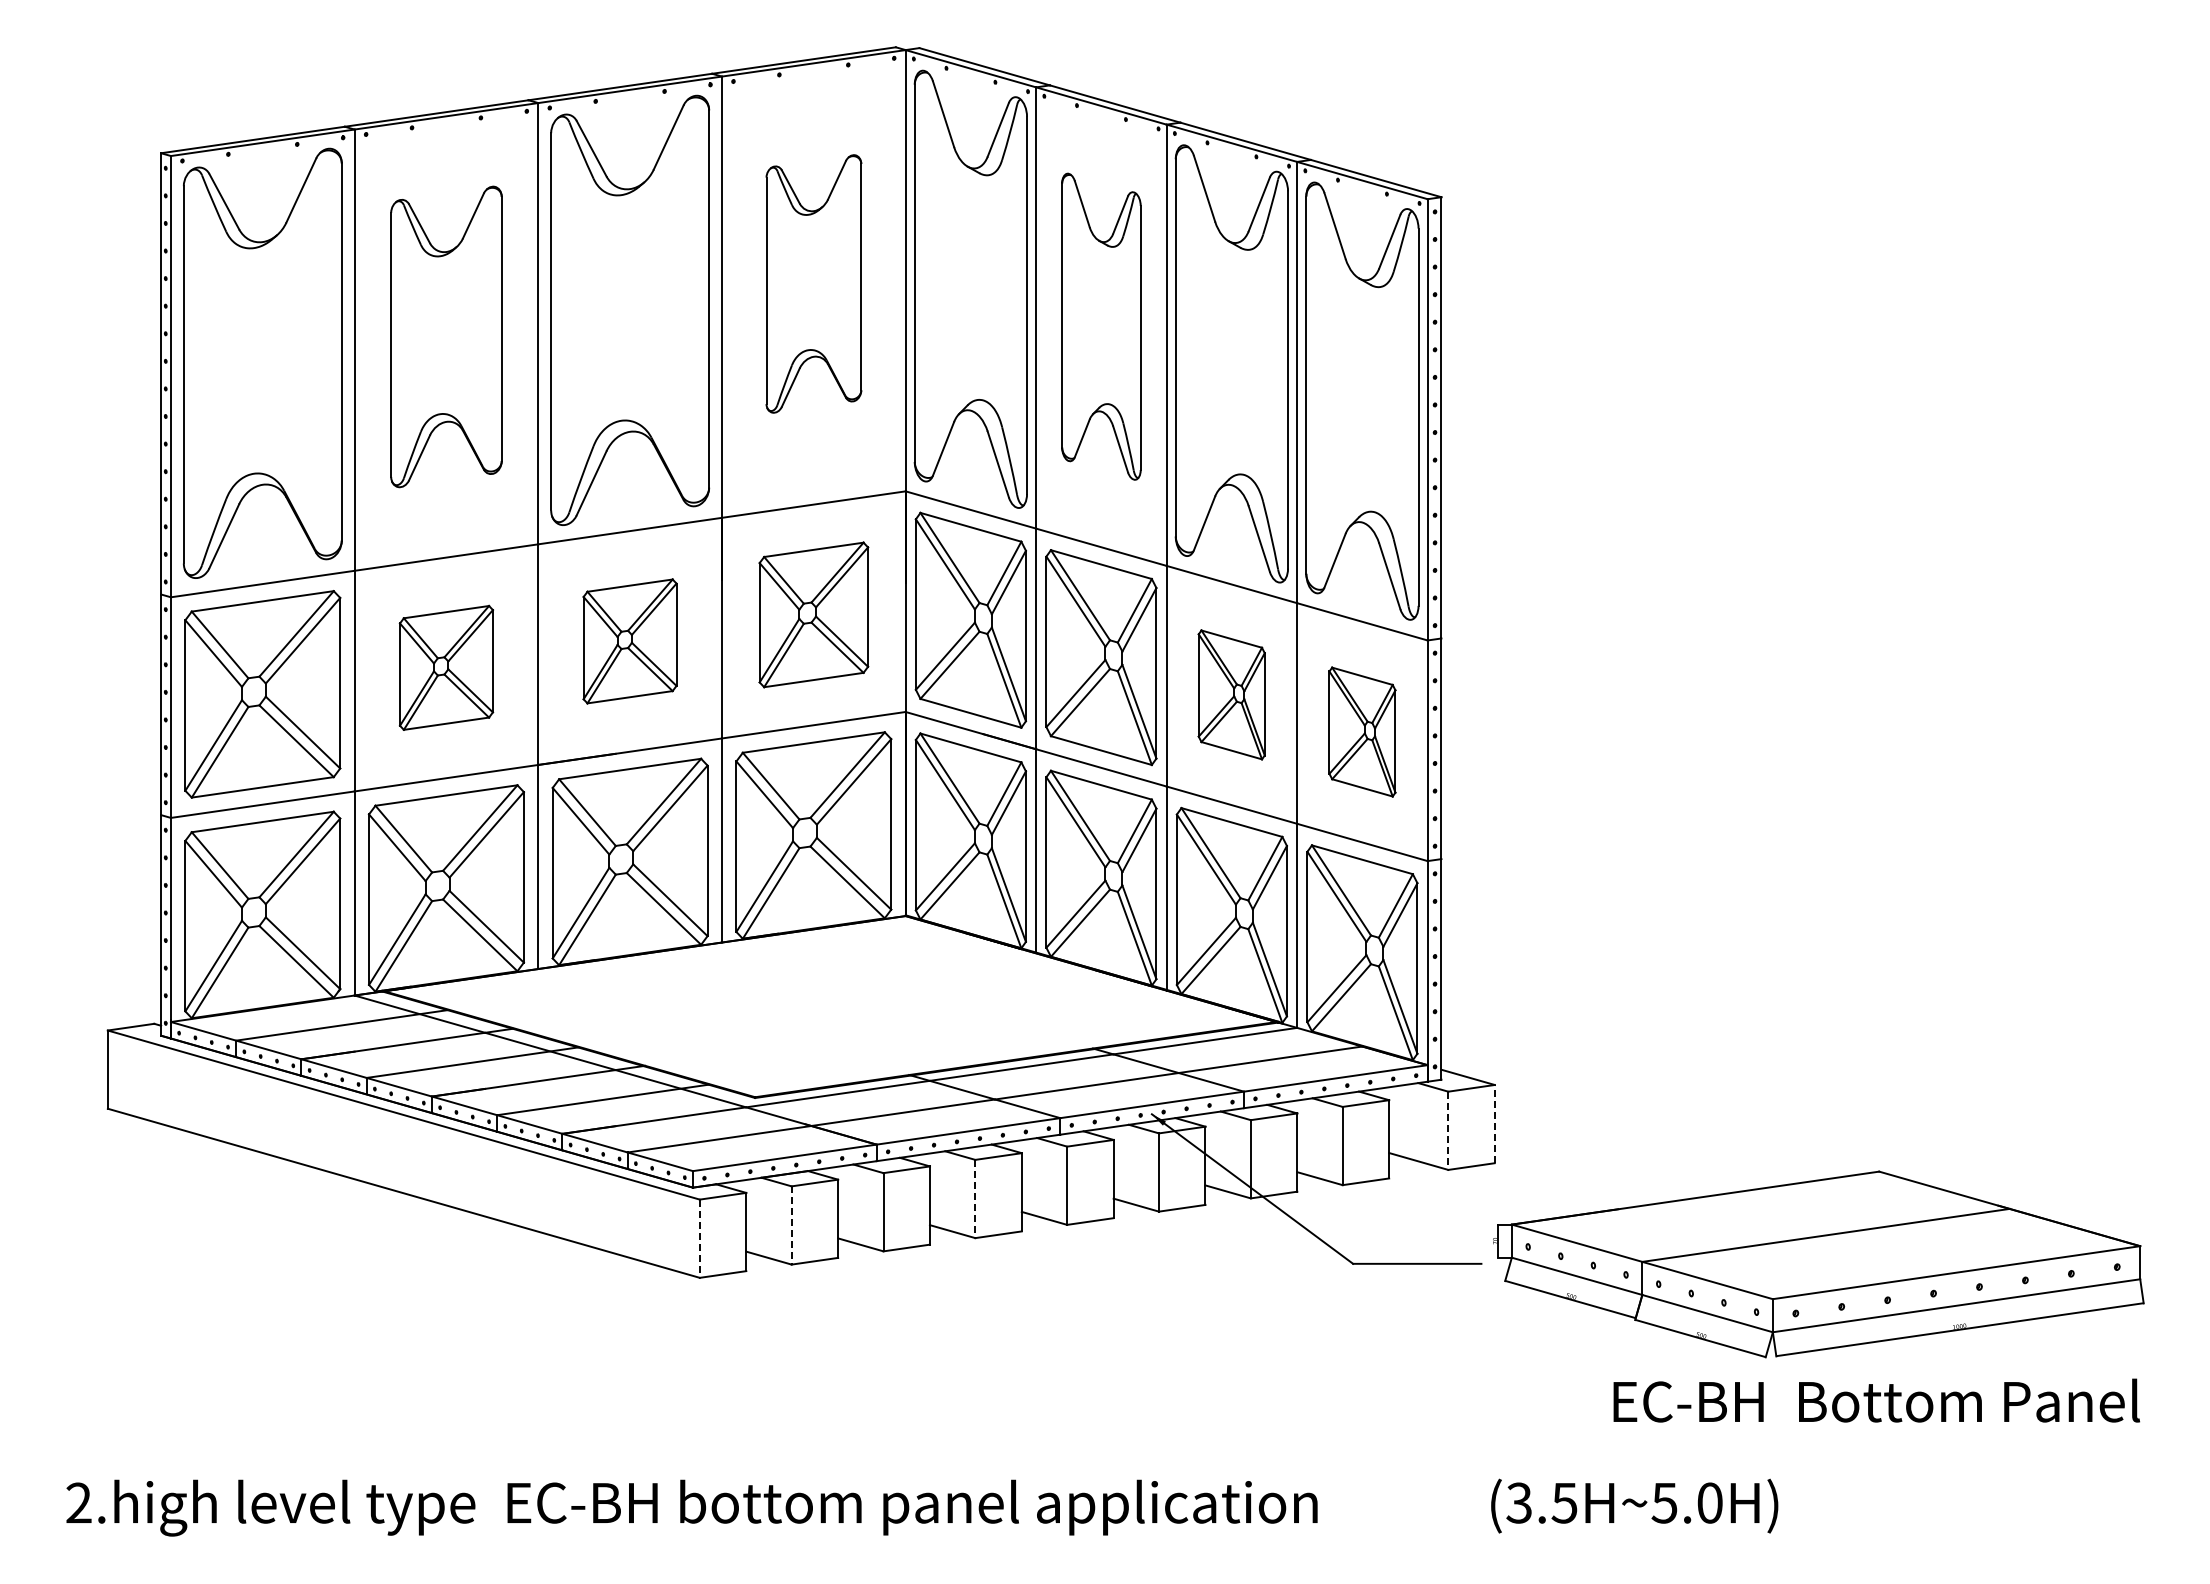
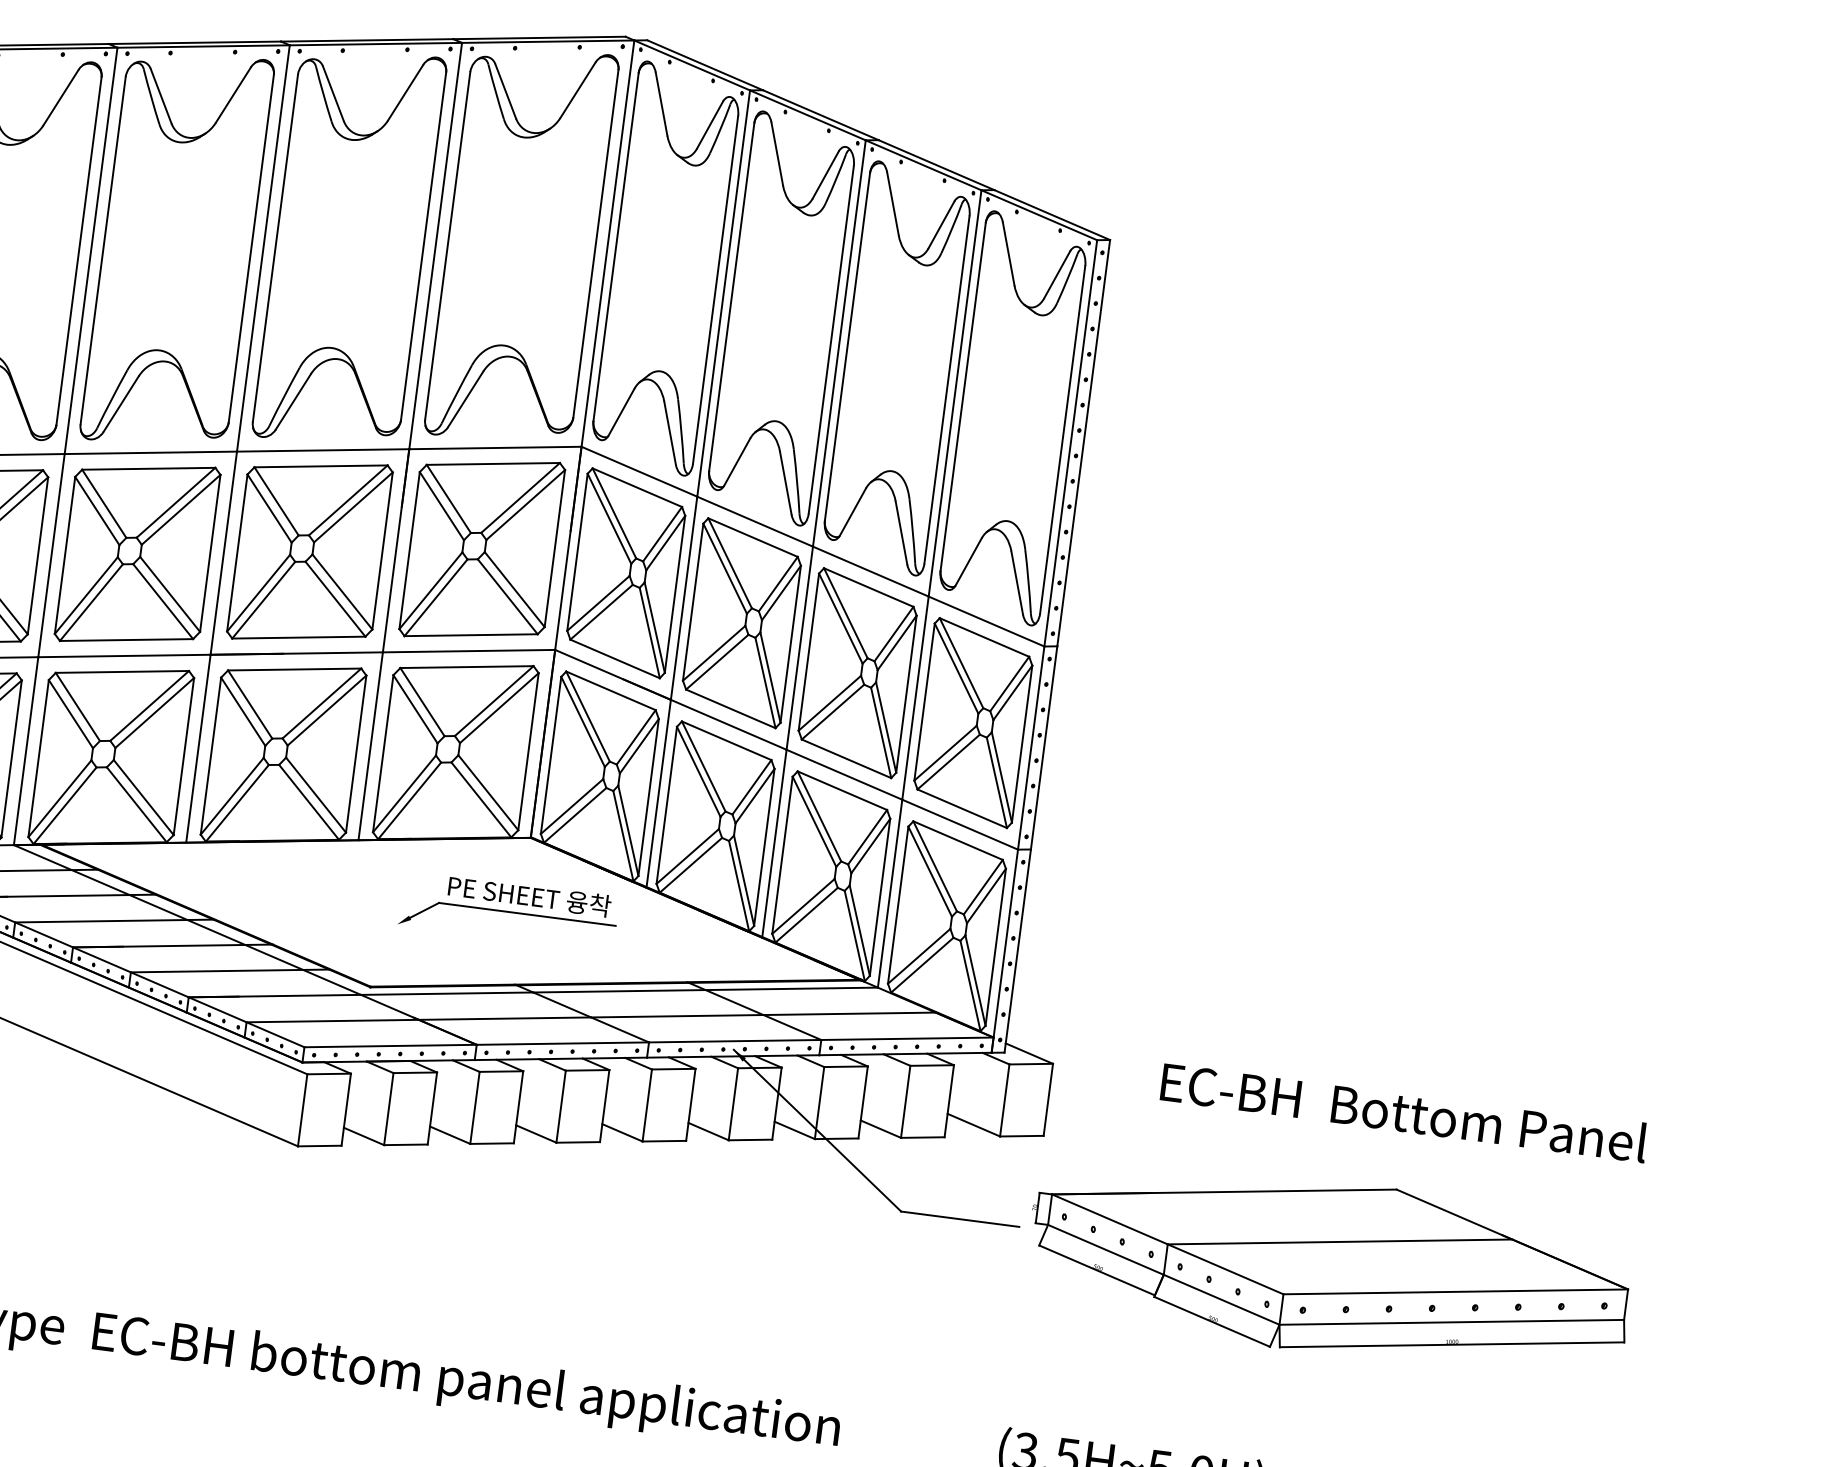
part: (813, 283) -> (521, 244), size x1.67
part: (1101, 326) -> (781, 318), size x1.43
part: (446, 336) -> (177, 249), size x1.43
part: (813, 614) -> (481, 549), size x1.43
part: (629, 641) -> (309, 552), size x1.67
part: (446, 667) -> (137, 554), size x1.67
part: (1231, 694) -> (857, 672), size x1.67
part: (1362, 731) -> (973, 722), size x1.67
part: (892, 996) -> (509, 910), added
line: (1494, 1123) -> (1048, 1099), dashed -> solid
line: (1448, 1131) -> (1004, 1101), dashed -> solid
line: (975, 1199) -> (561, 1107), dashed -> solid
line: (791, 1225) -> (388, 1109), dashed -> solid
line: (699, 1239) -> (302, 1110), dashed -> solid
text: (1876, 1400) -> (1404, 1111), moved

